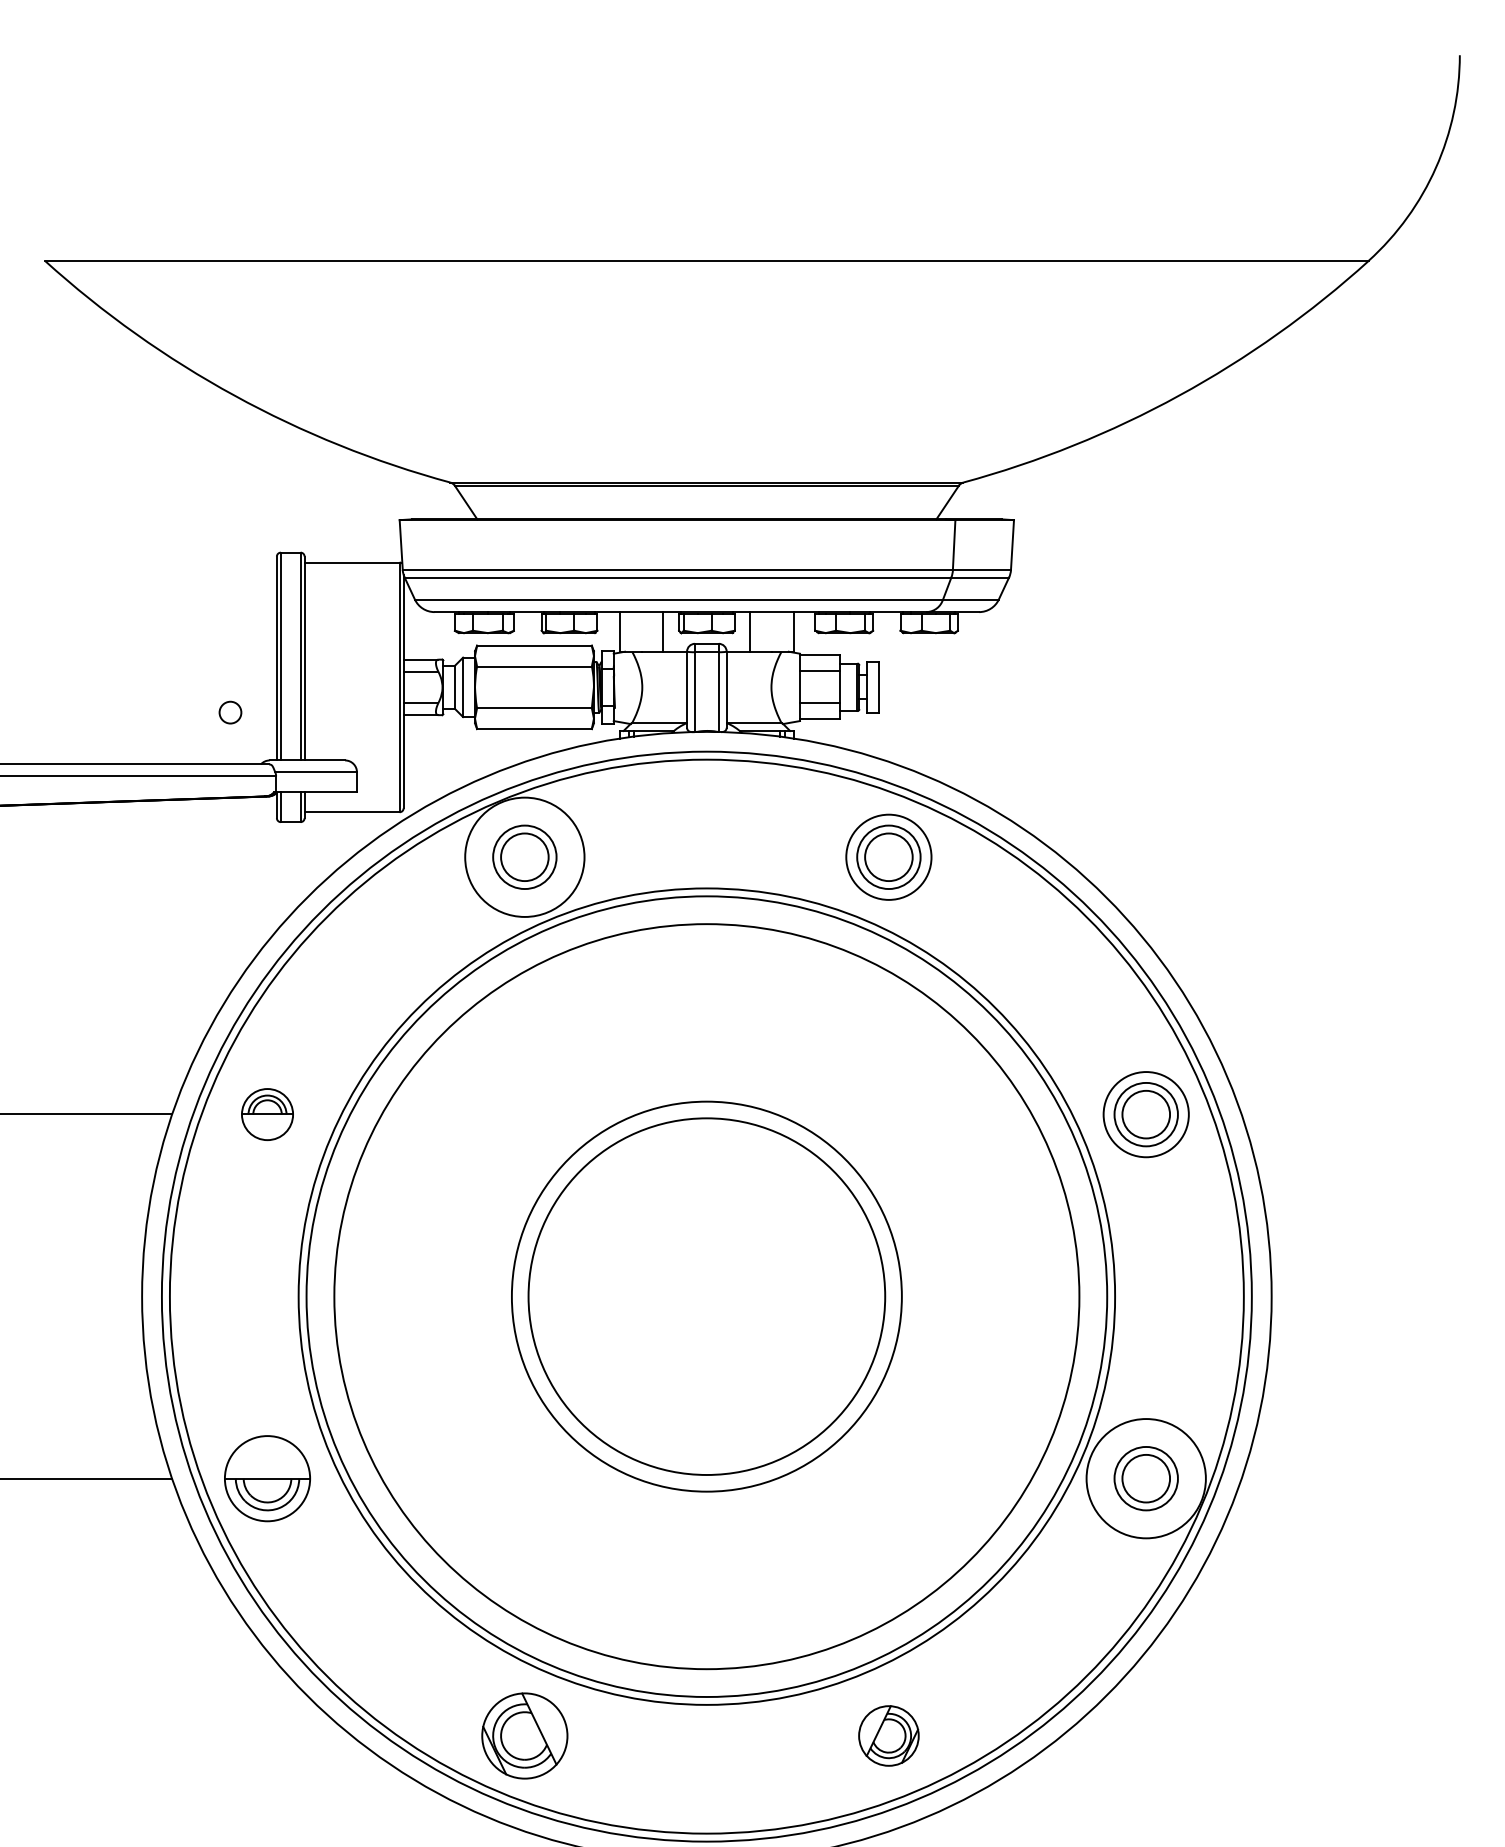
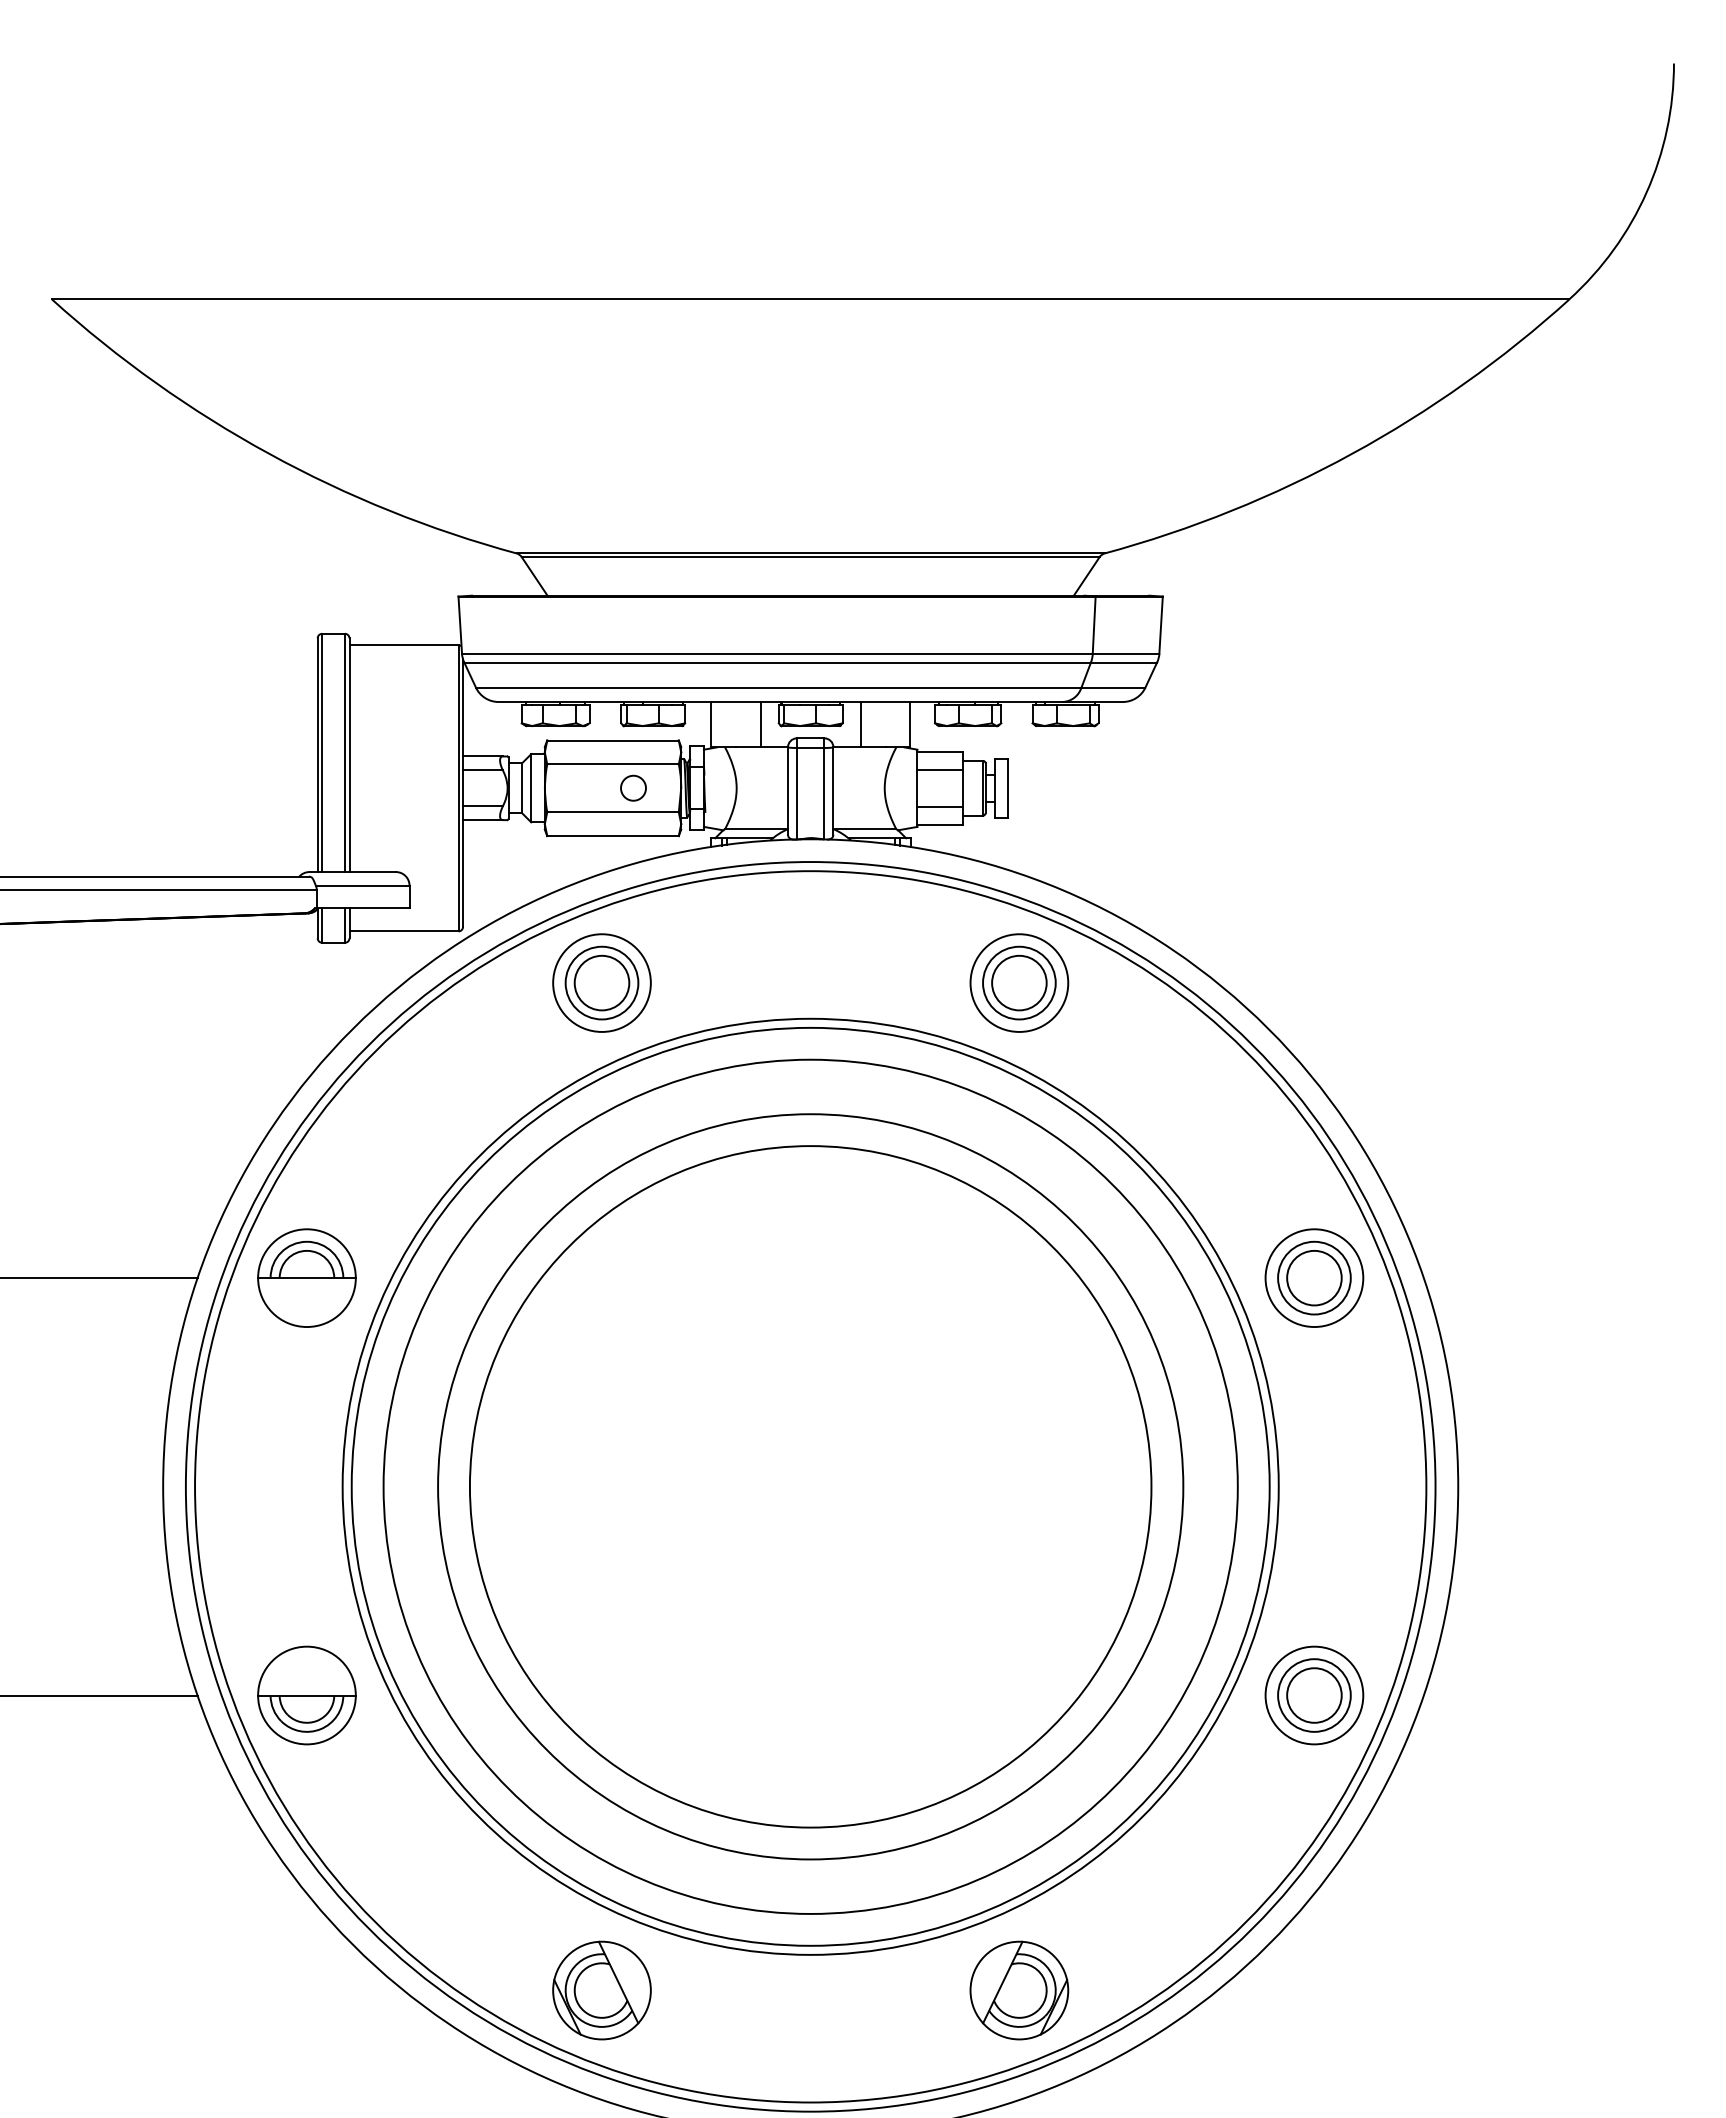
circle: (230, 711) -> (633, 787), moved
circle: (524, 856) -> (601, 982), size x0.71
part: (267, 1114) -> (306, 1277), size x1.67
circle: (706, 1296) -> (810, 1486), size x1.67
circle: (706, 1296) -> (810, 1486), size x1.67
circle: (1146, 1478) -> (1314, 1695), size x0.71
part: (888, 1735) -> (1019, 1990), size x1.43

